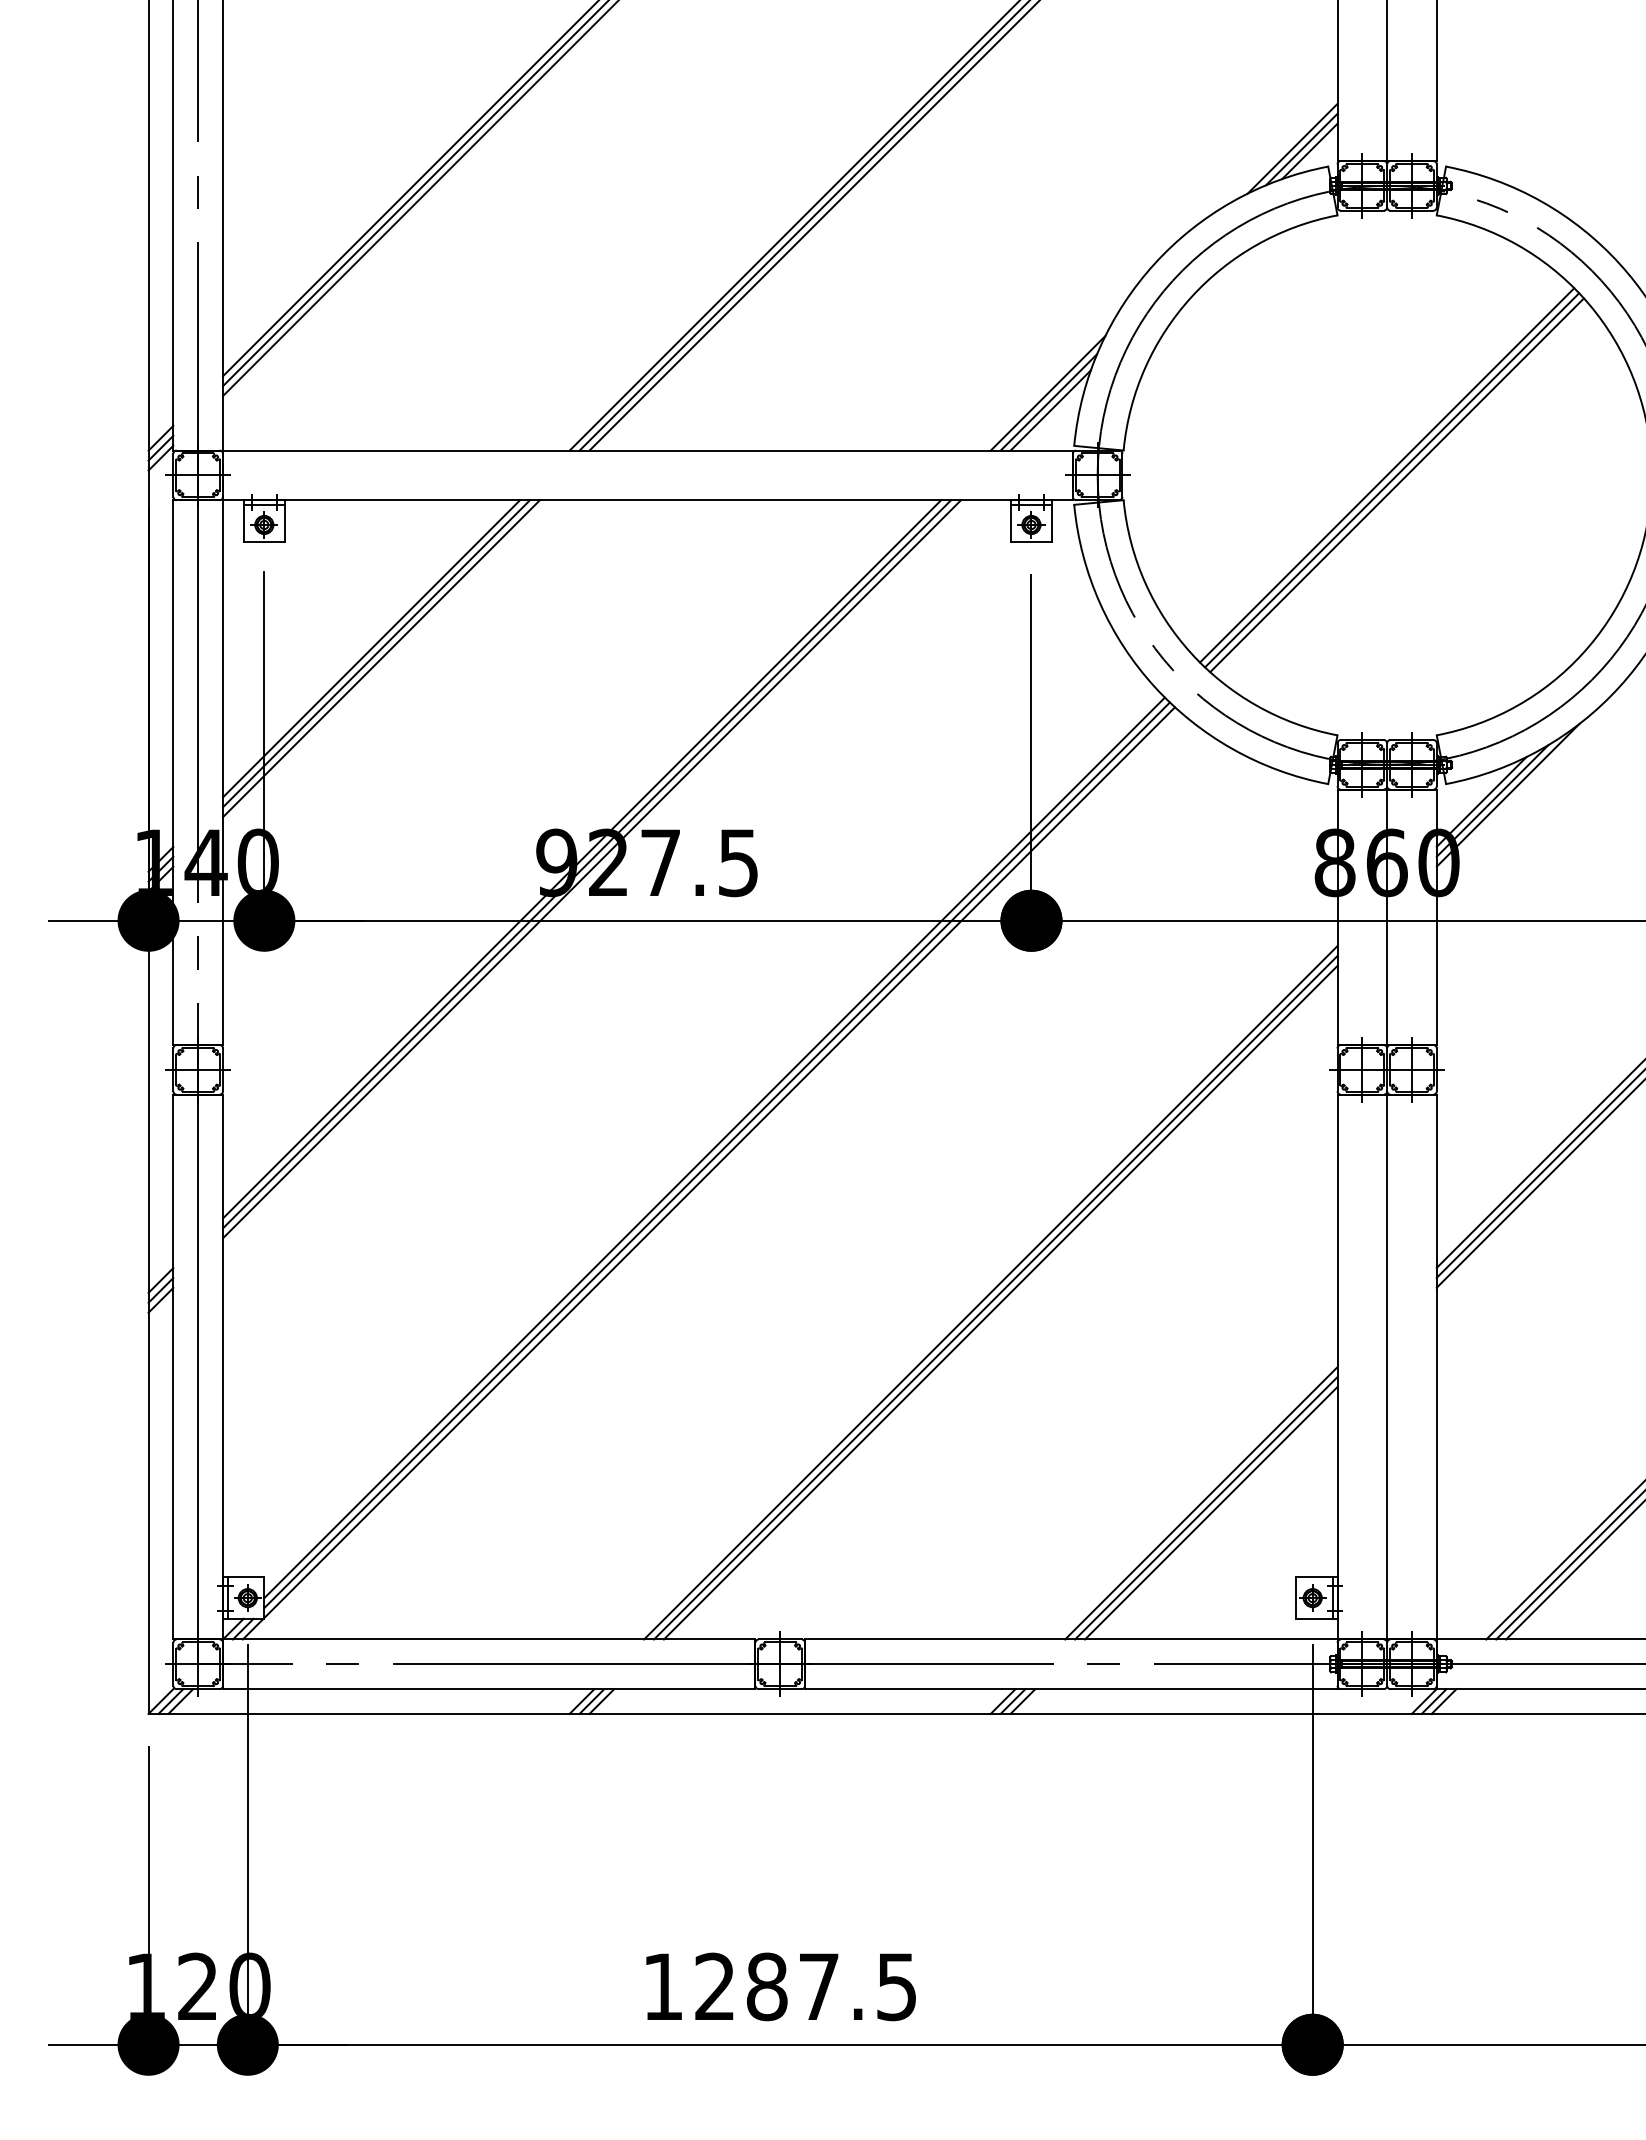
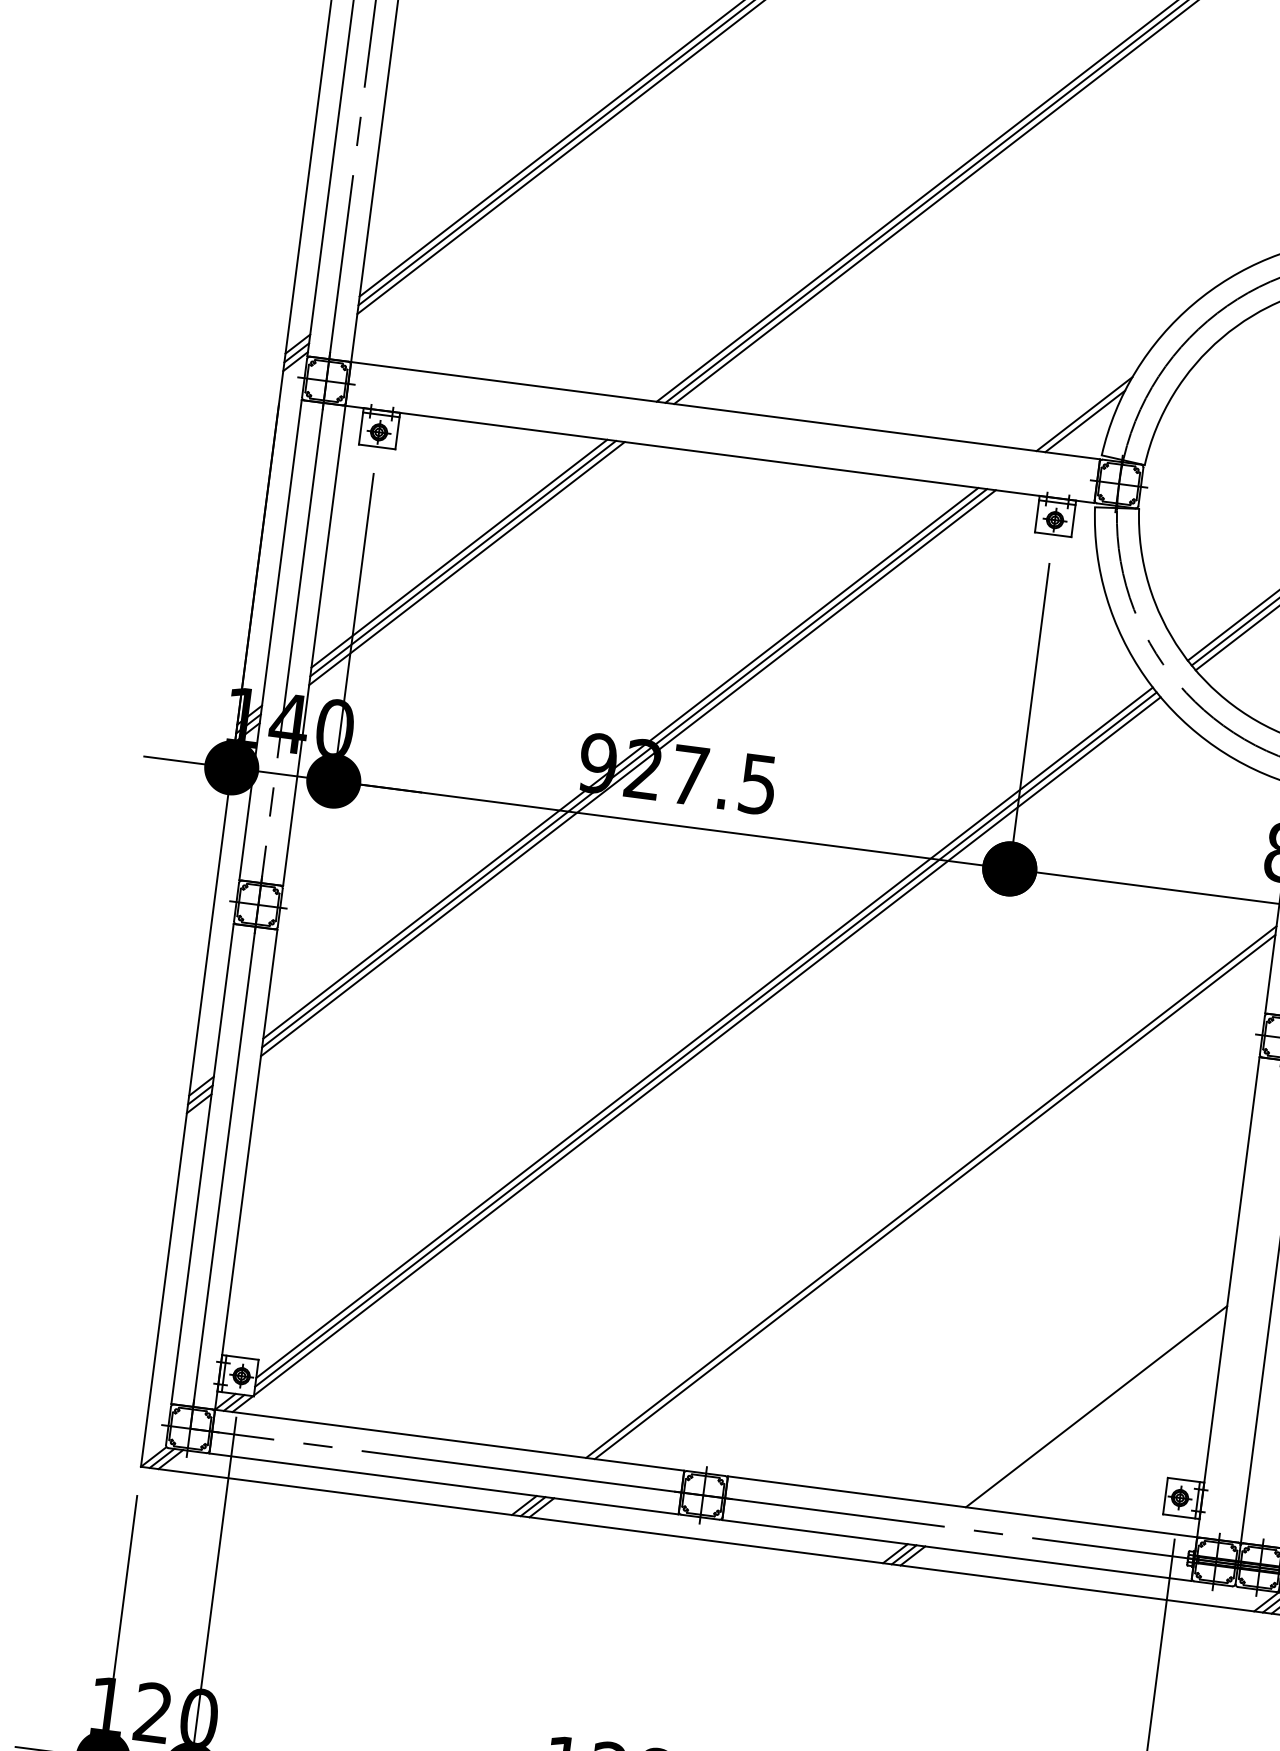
line: (1047, 392) -> (1084, 405), removed
line: (1000, 1302) -> (938, 1201), removed
line: (1201, 1503) -> (1092, 1401), removed
line: (1211, 1513) -> (1100, 1411), removed

